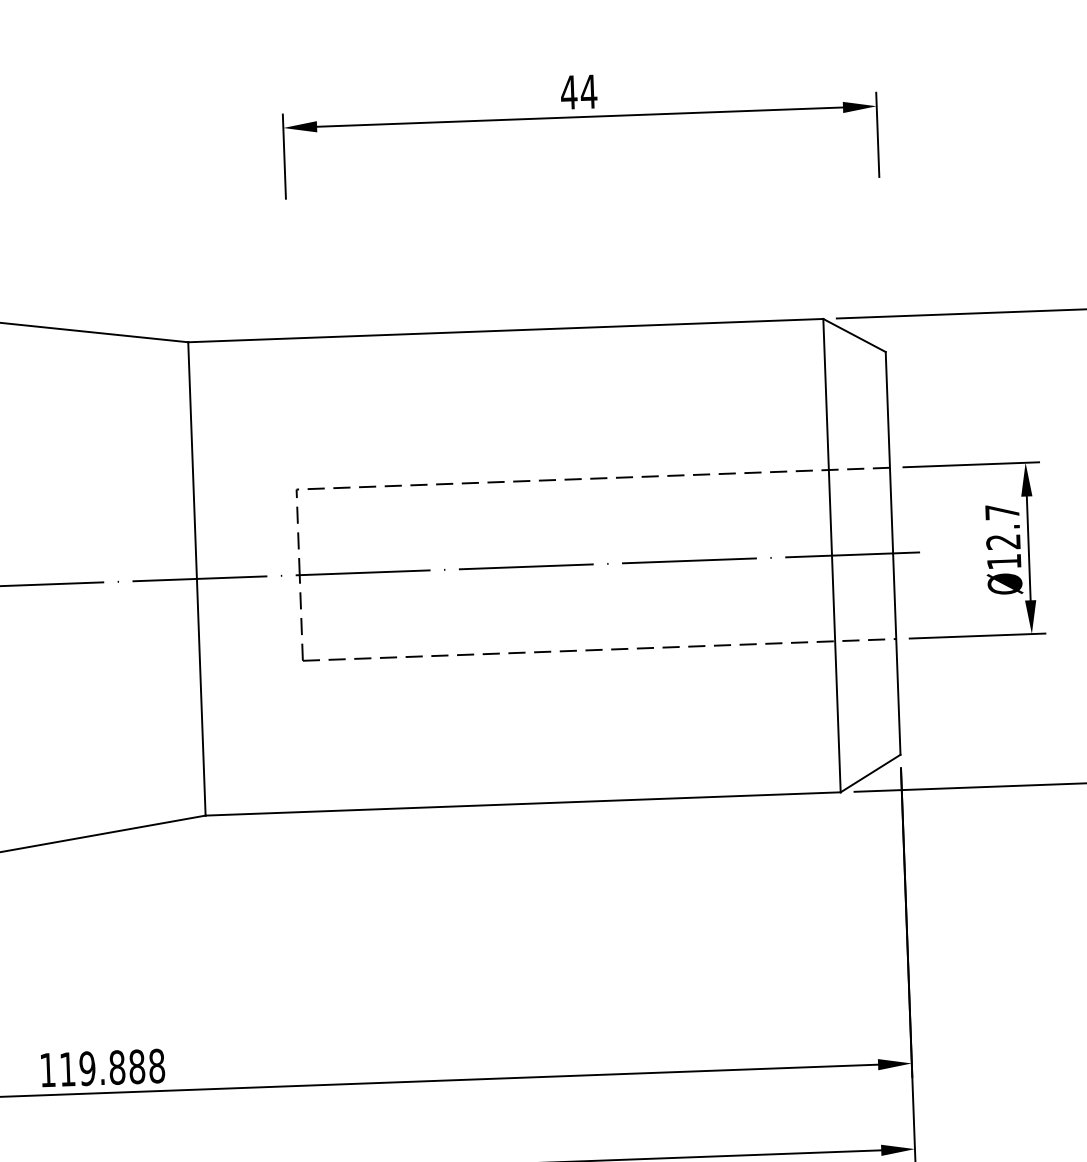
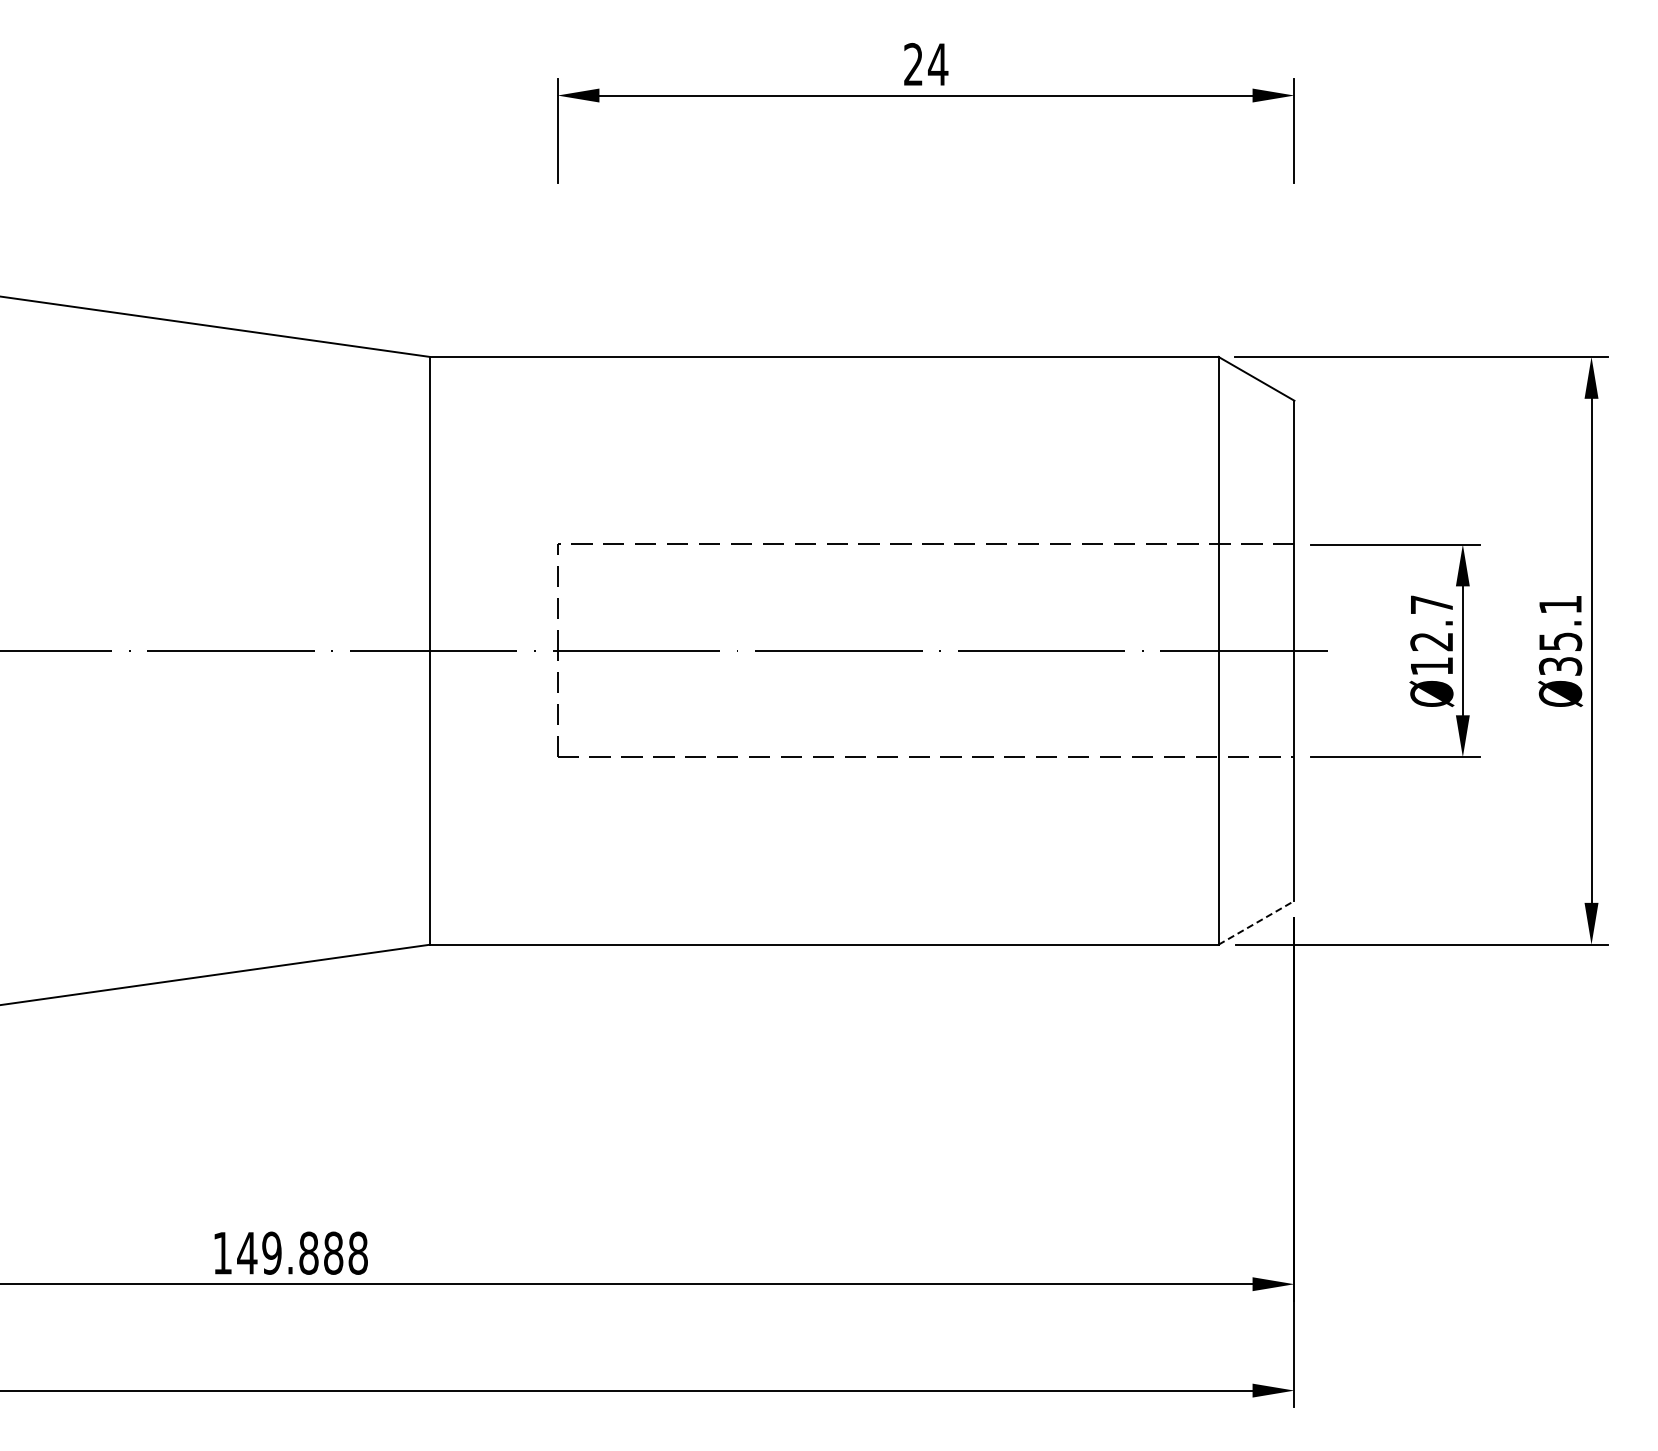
text: (569, 91) -> (913, 63), 44 -> 24
line: (870, 773) -> (1256, 922), solid -> dashed
text: (67, 1069) -> (247, 1253), 119.888 -> 149.888

